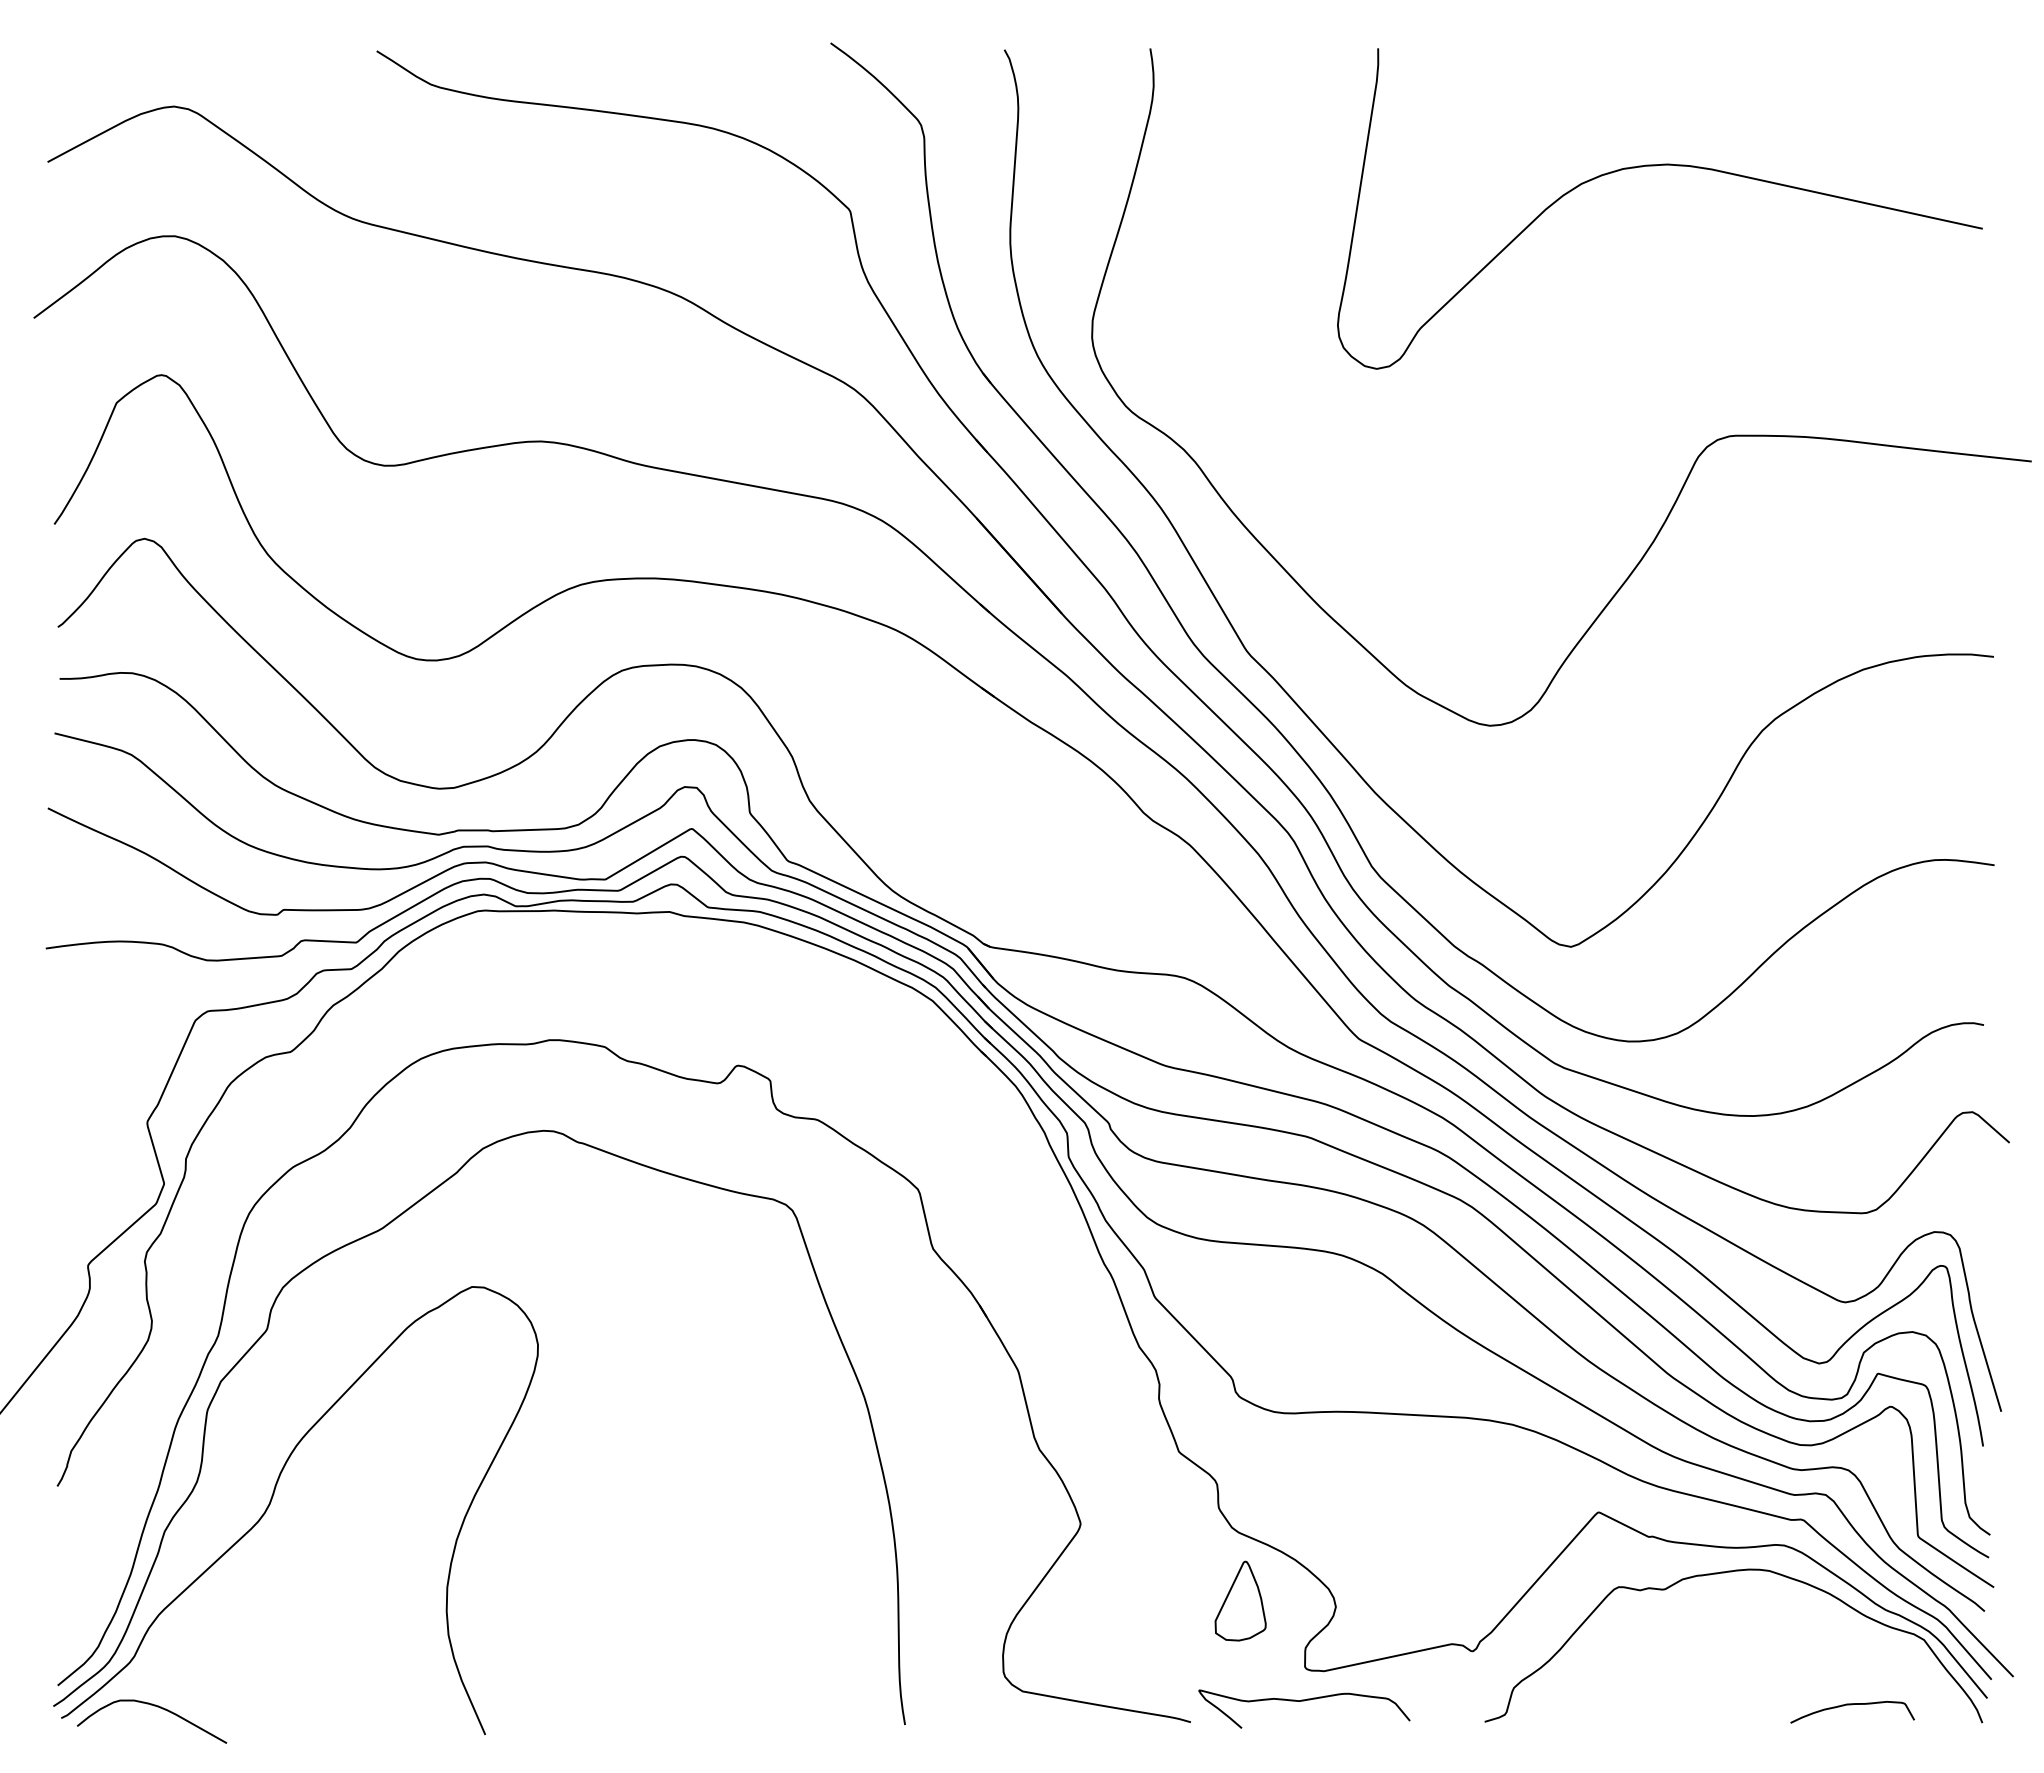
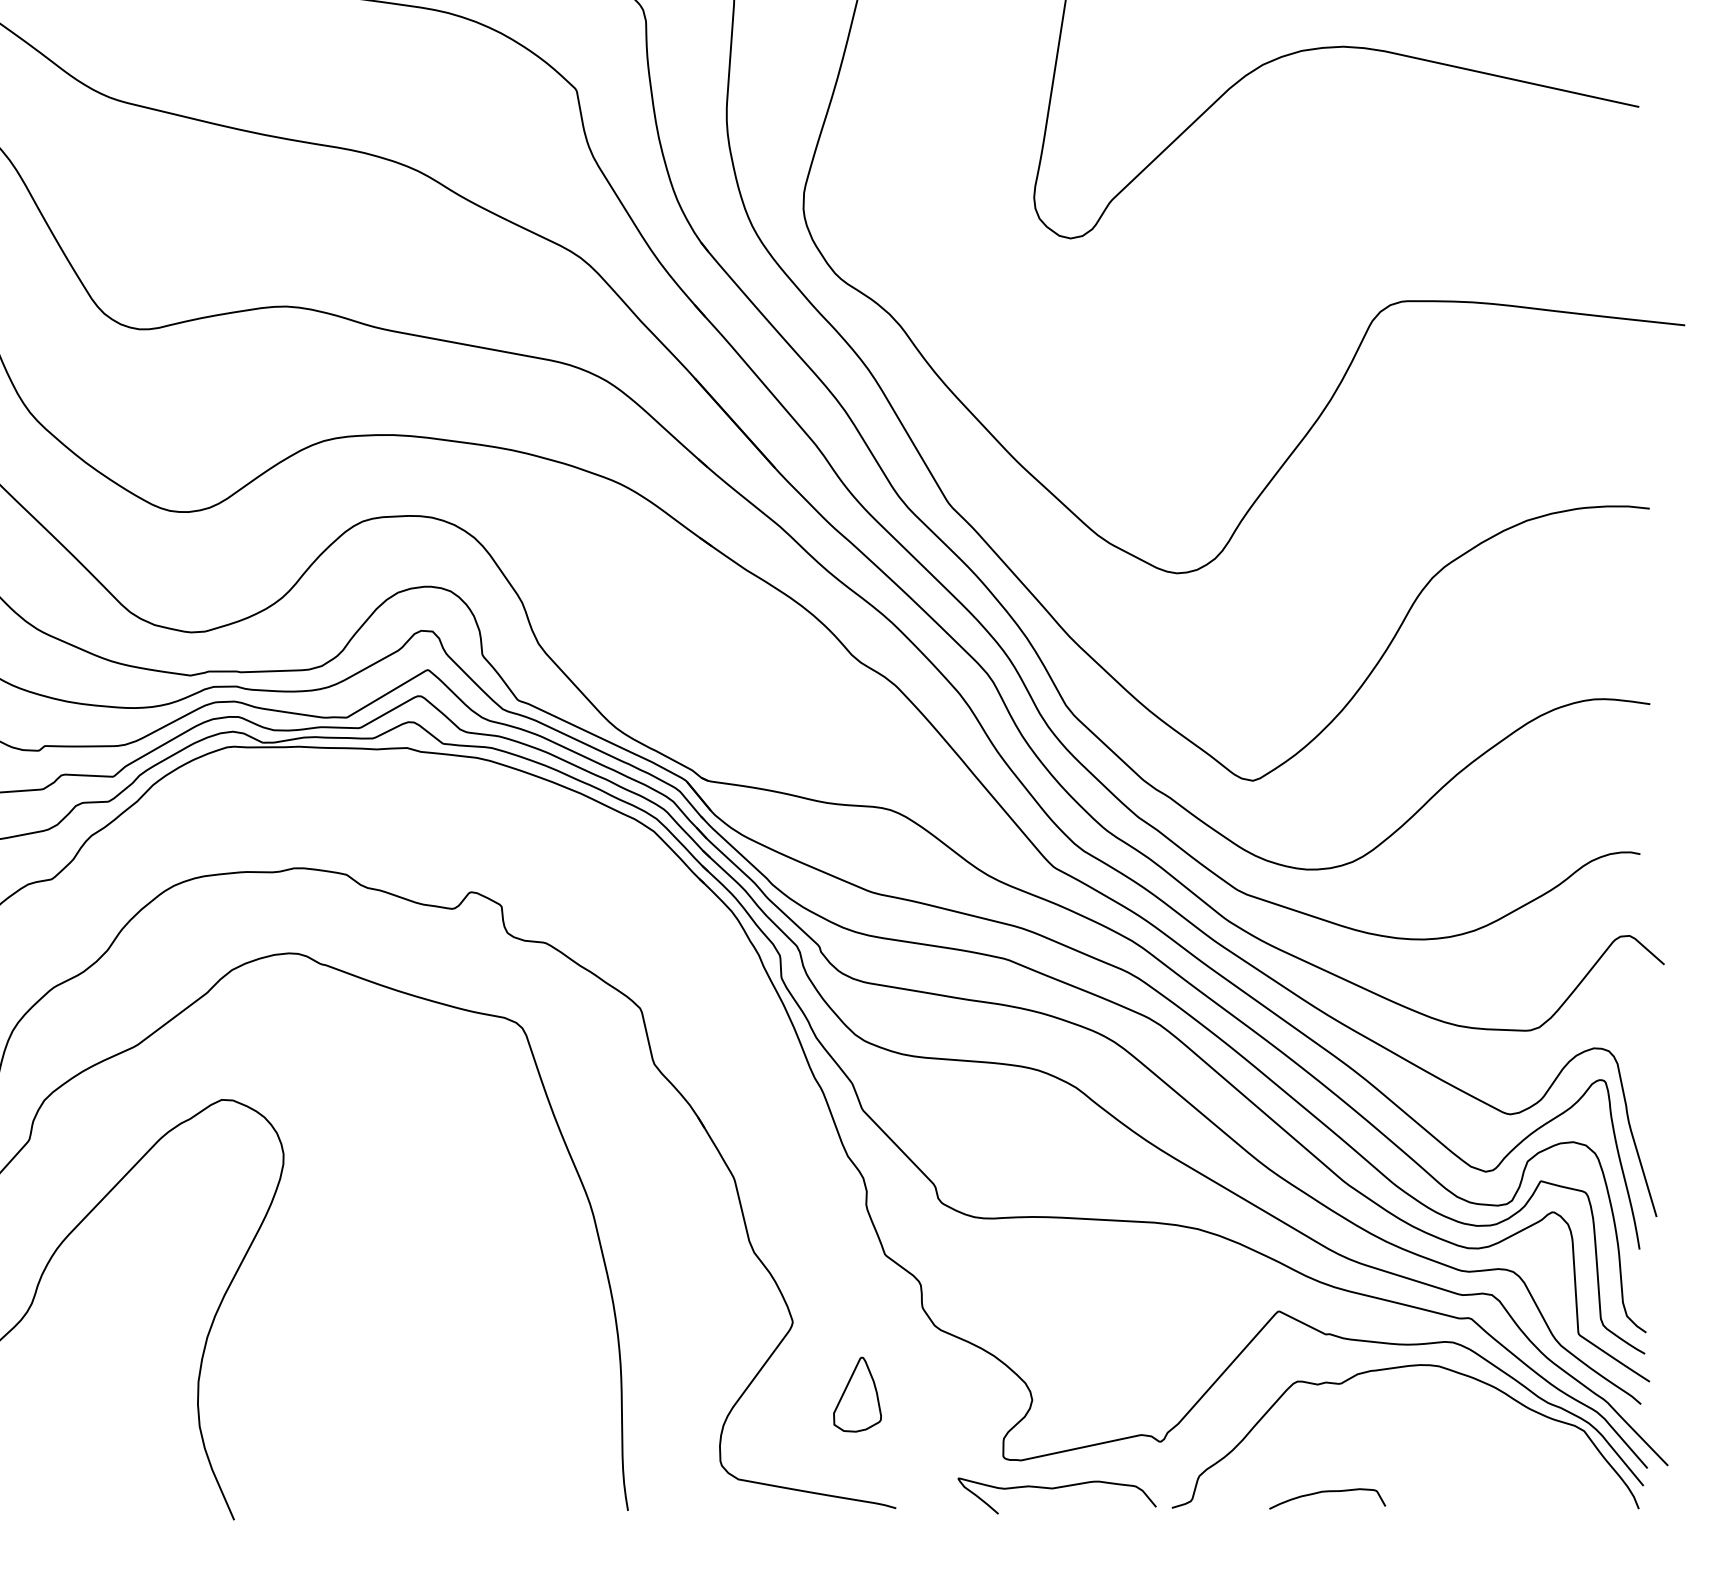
part: (1240, 1600) -> (857, 1394), moved
curve: (1304, 1701) -> (1057, 1488), moved
curve: (1852, 1705) -> (1327, 1492), moved

